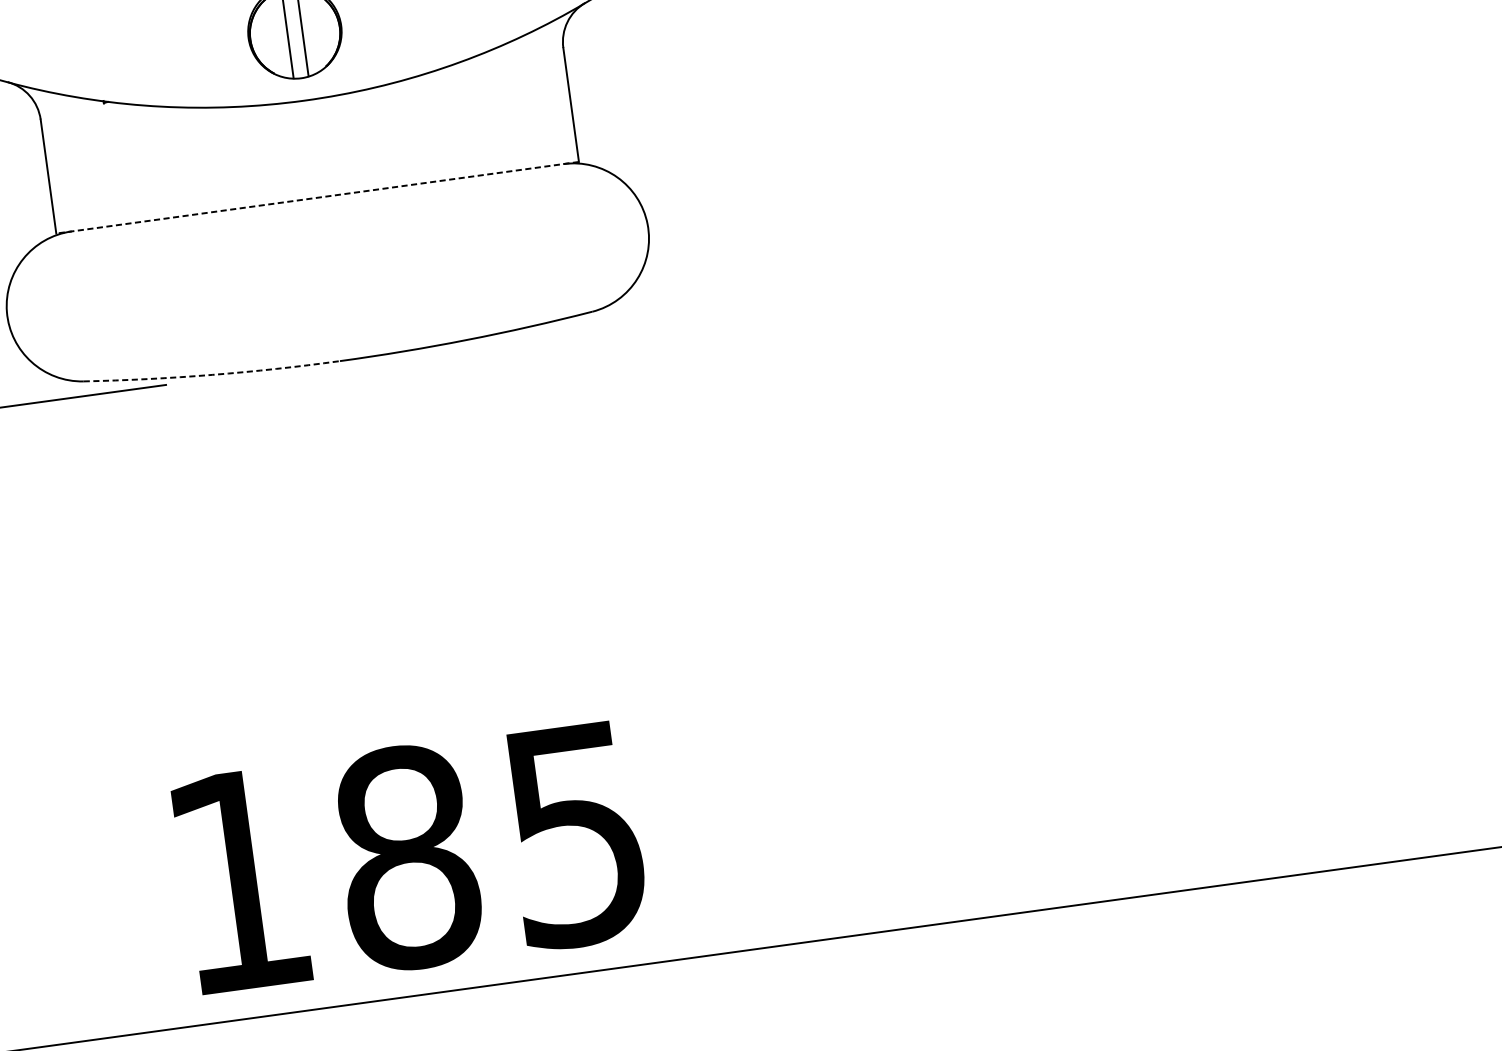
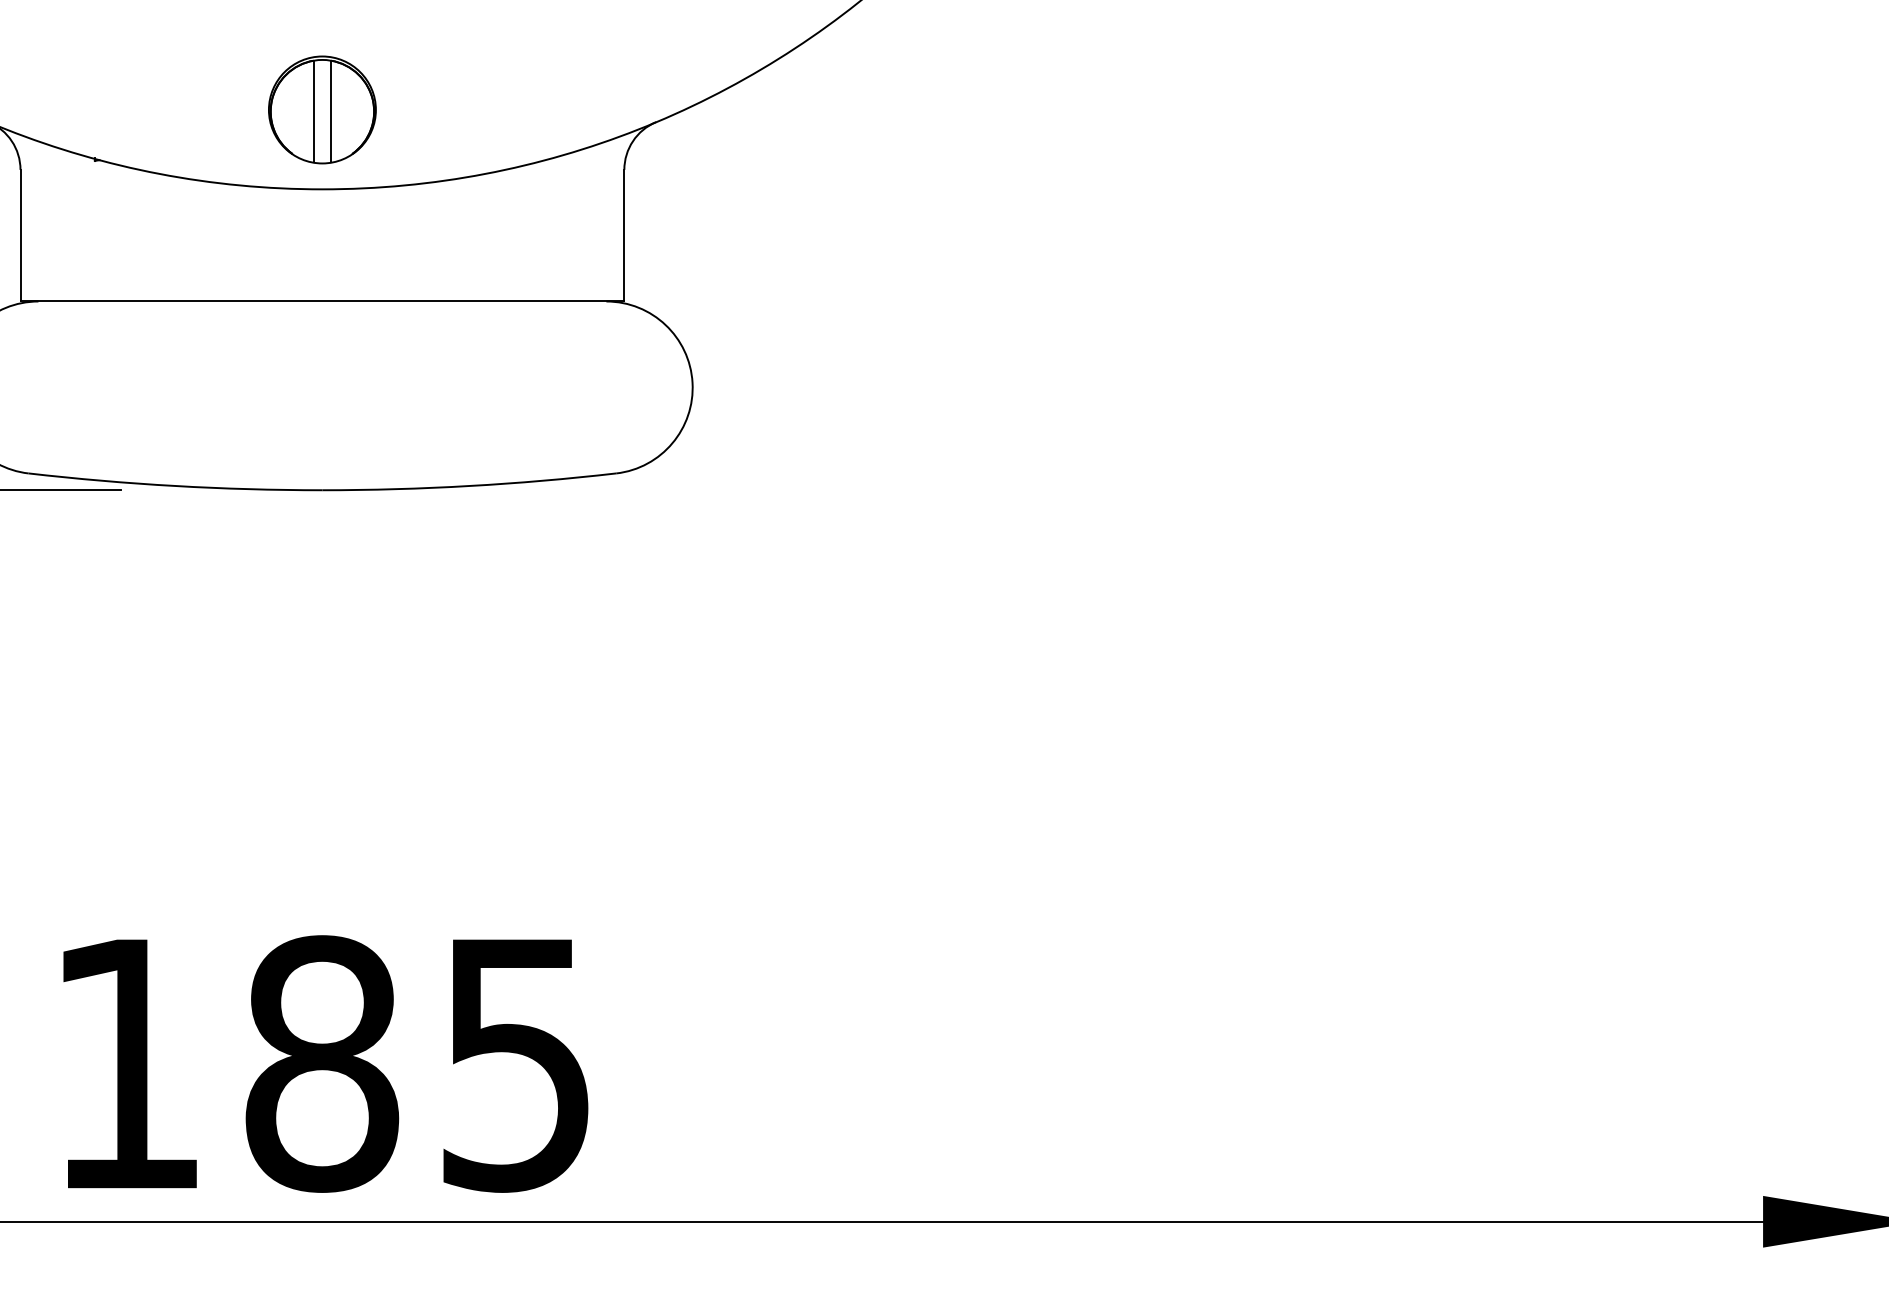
line: (317, 197) -> (322, 301), dashed -> solid
arc: (212, 375) -> (175, 486), dashed -> solid

